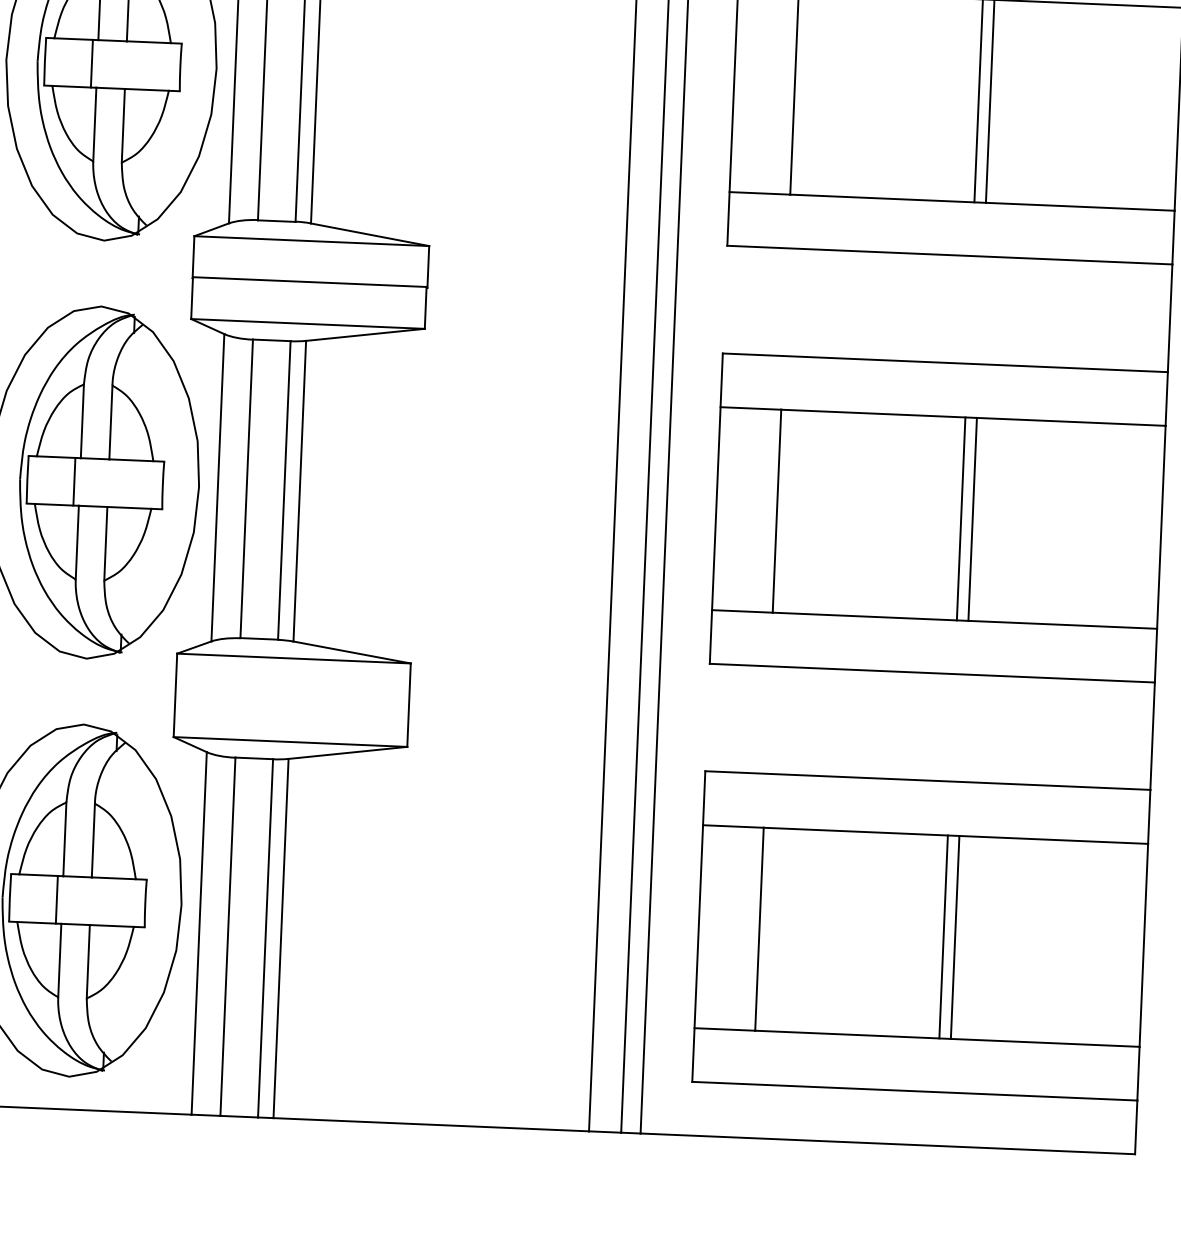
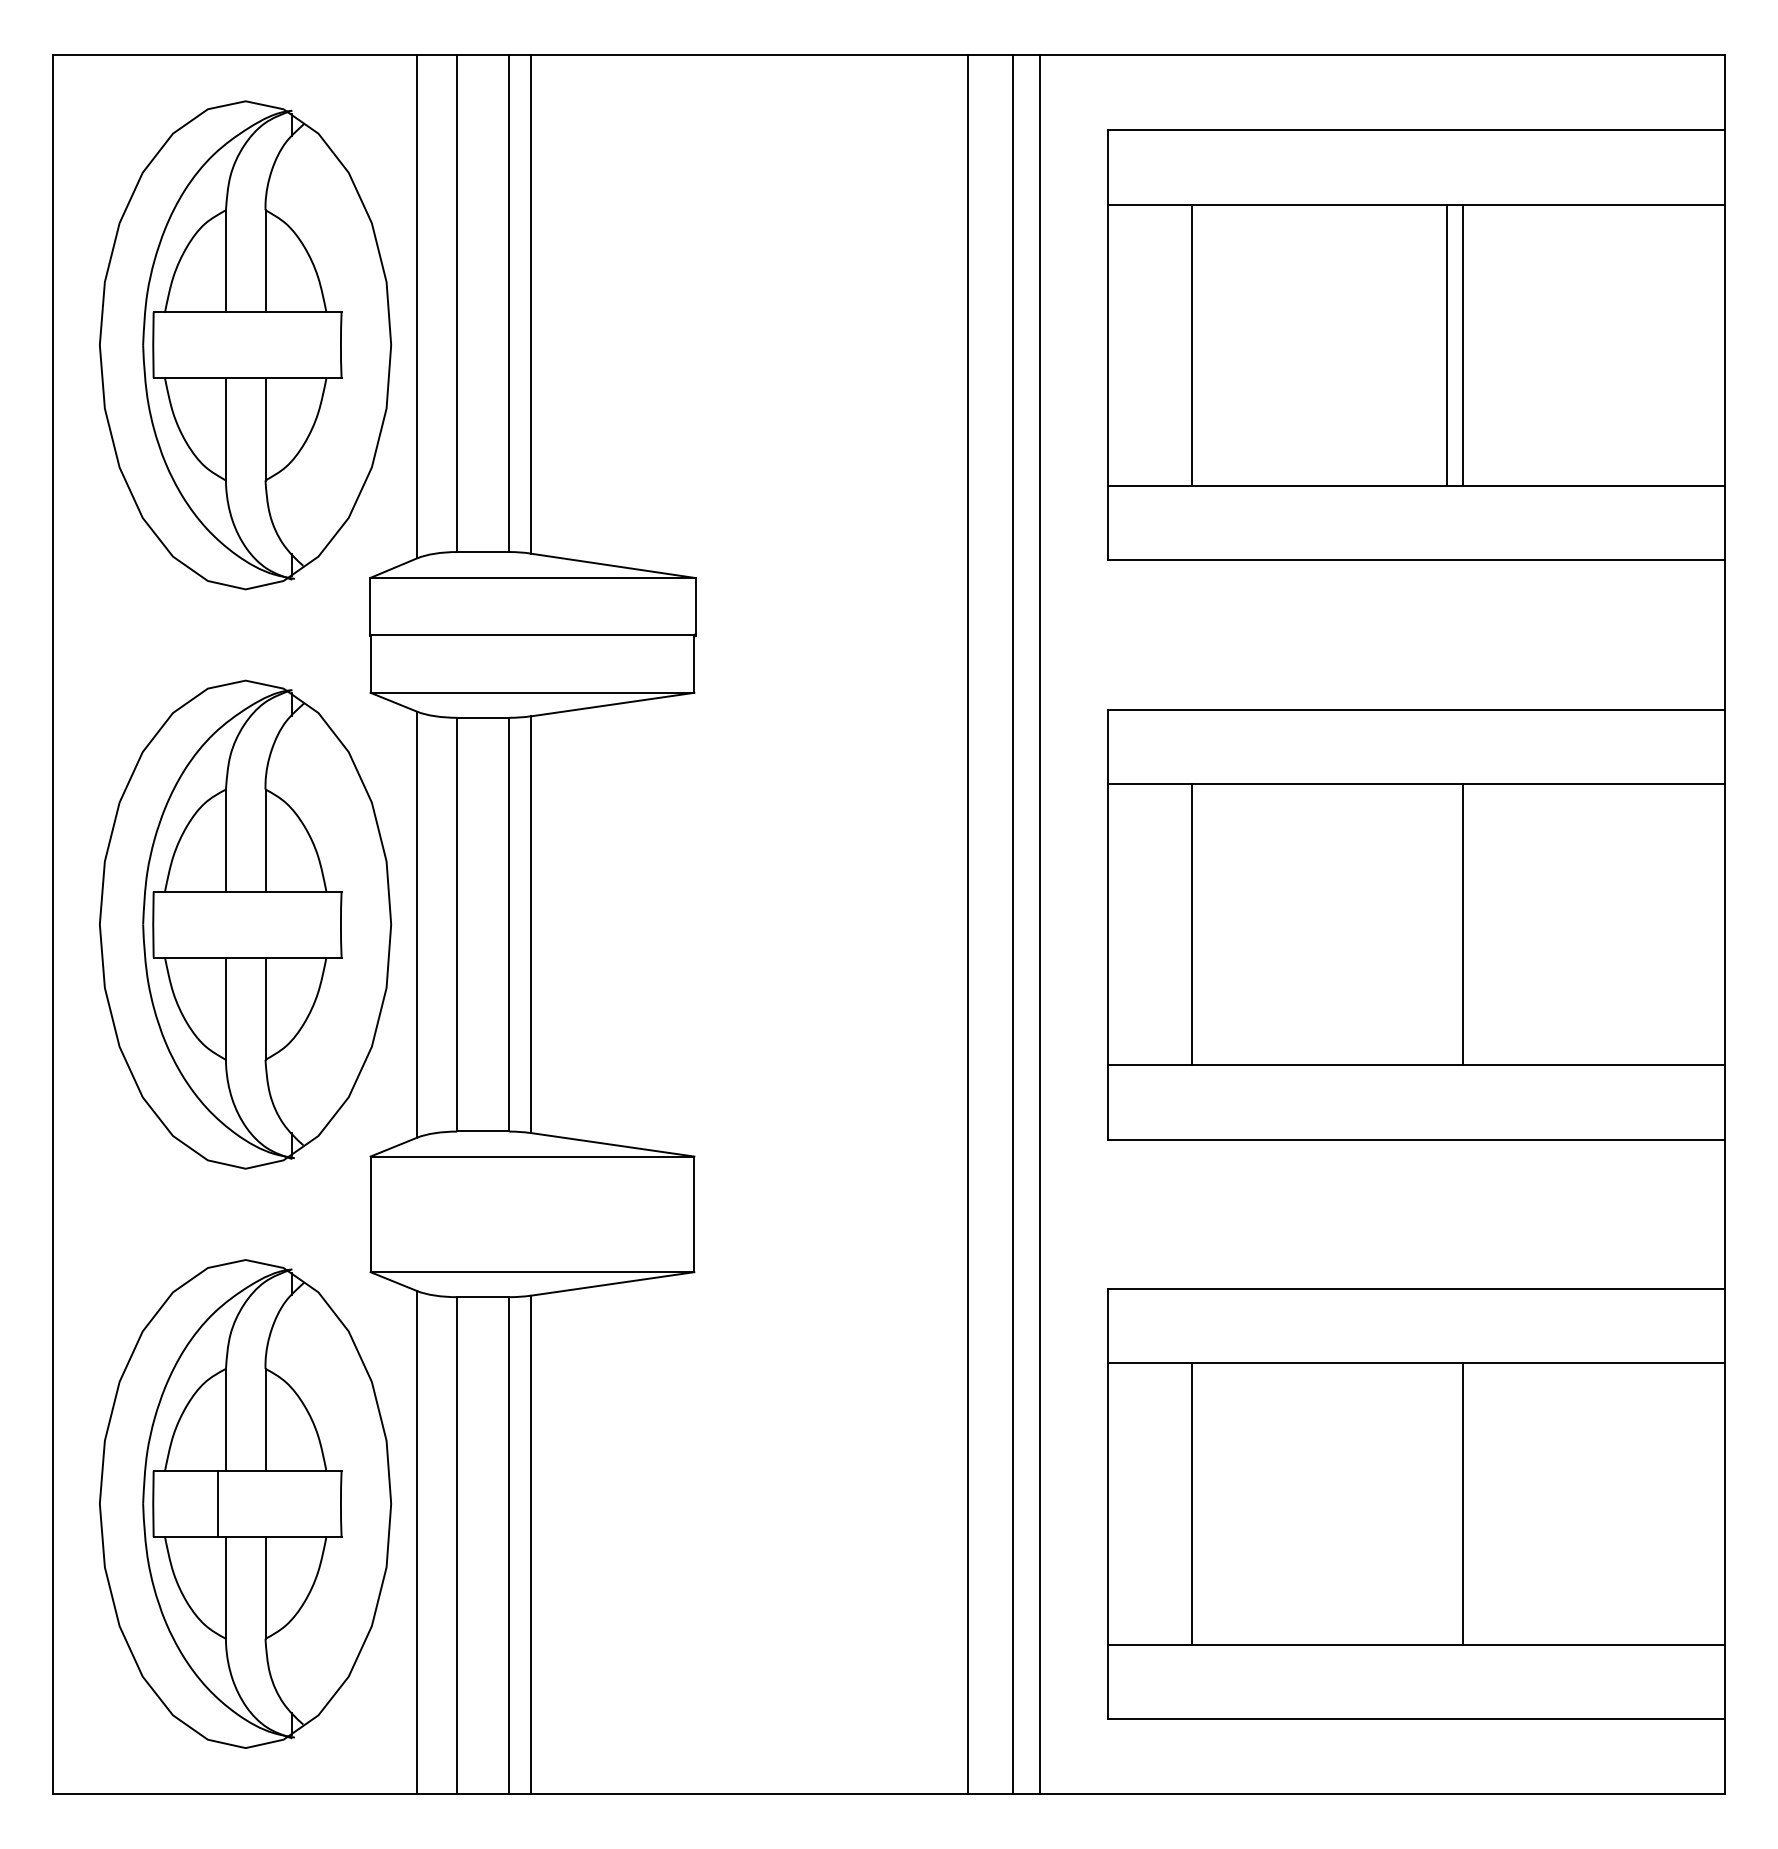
line: (91, 63) -> (218, 345), removed
line: (74, 481) -> (218, 924), removed
line: (961, 518) -> (1447, 924), removed
line: (943, 936) -> (1447, 1503), removed

